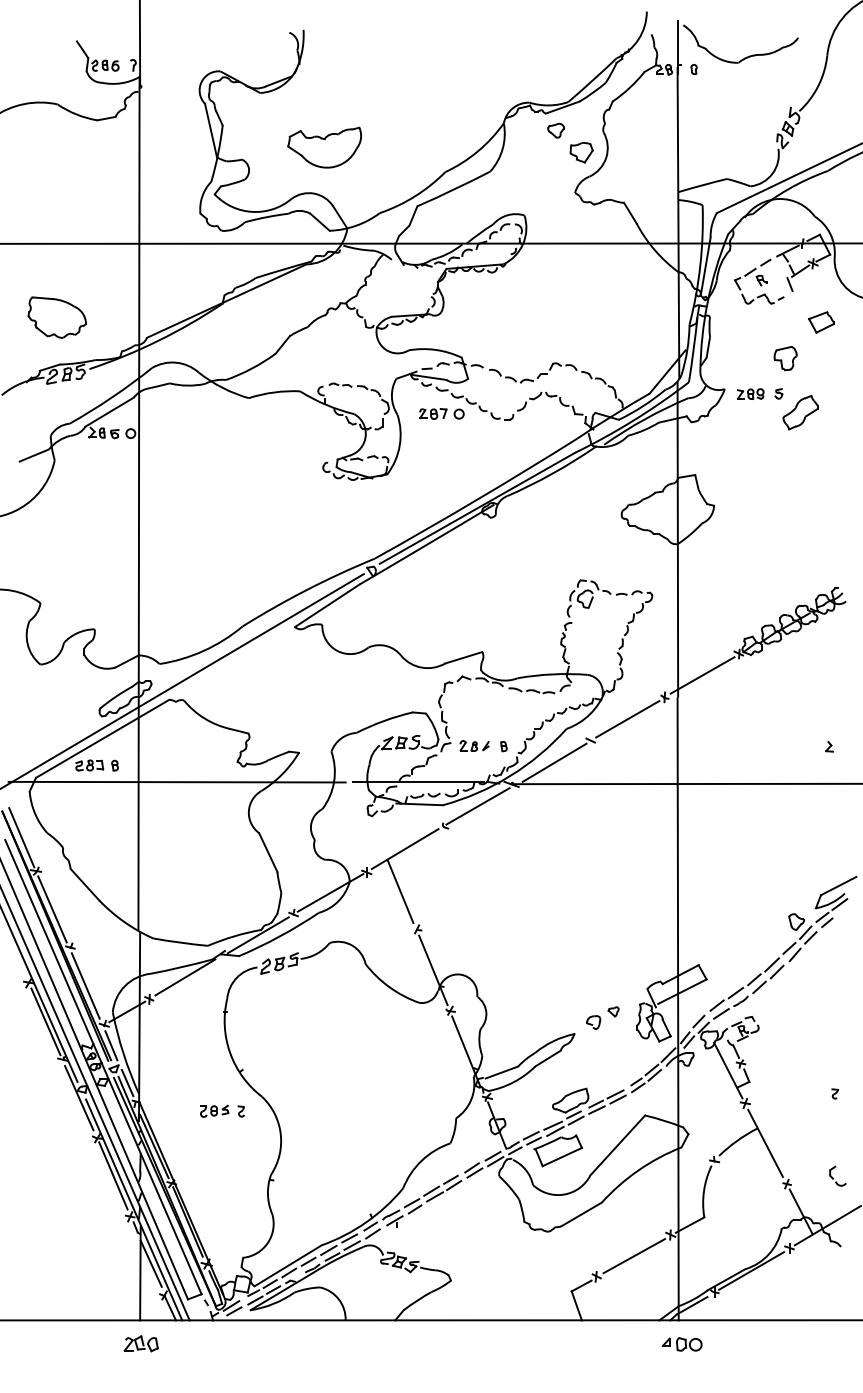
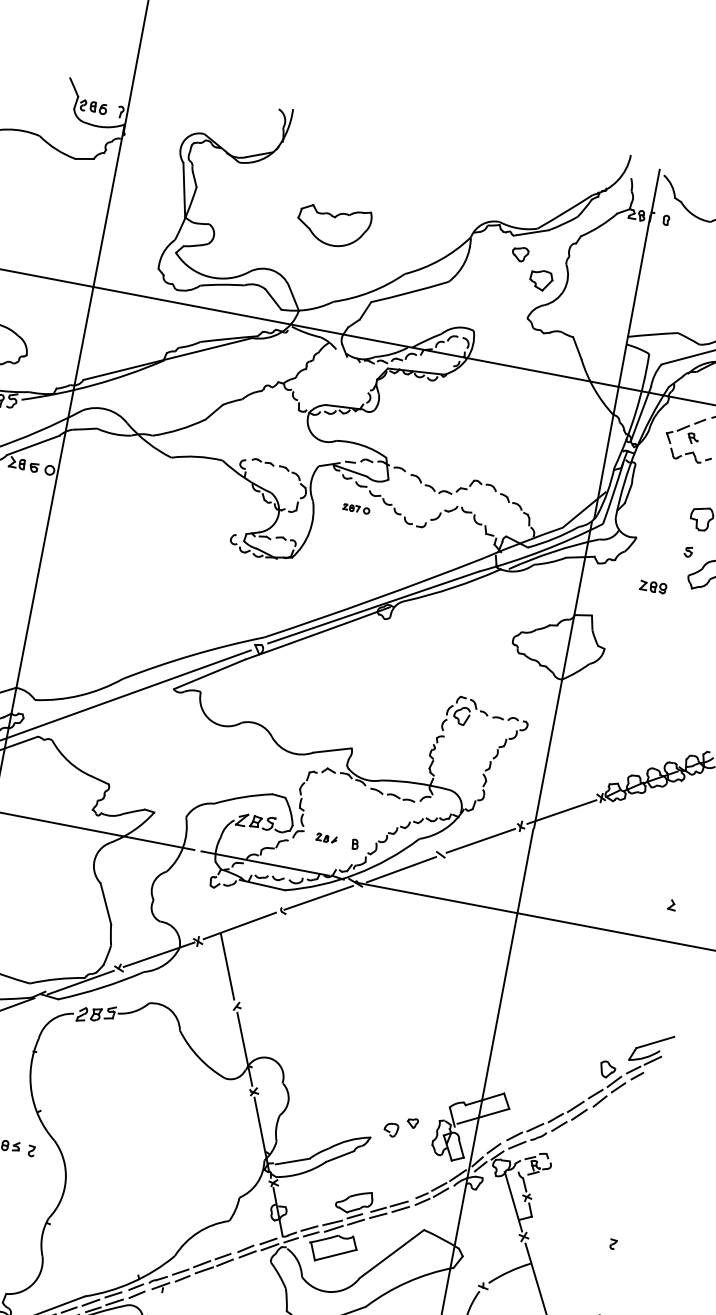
part: (324, 147) -> (333, 225), moved
part: (750, 393) -> (653, 586), moved
part: (441, 413) -> (356, 508), size x0.6
part: (474, 745) -> (326, 837), size x0.7

